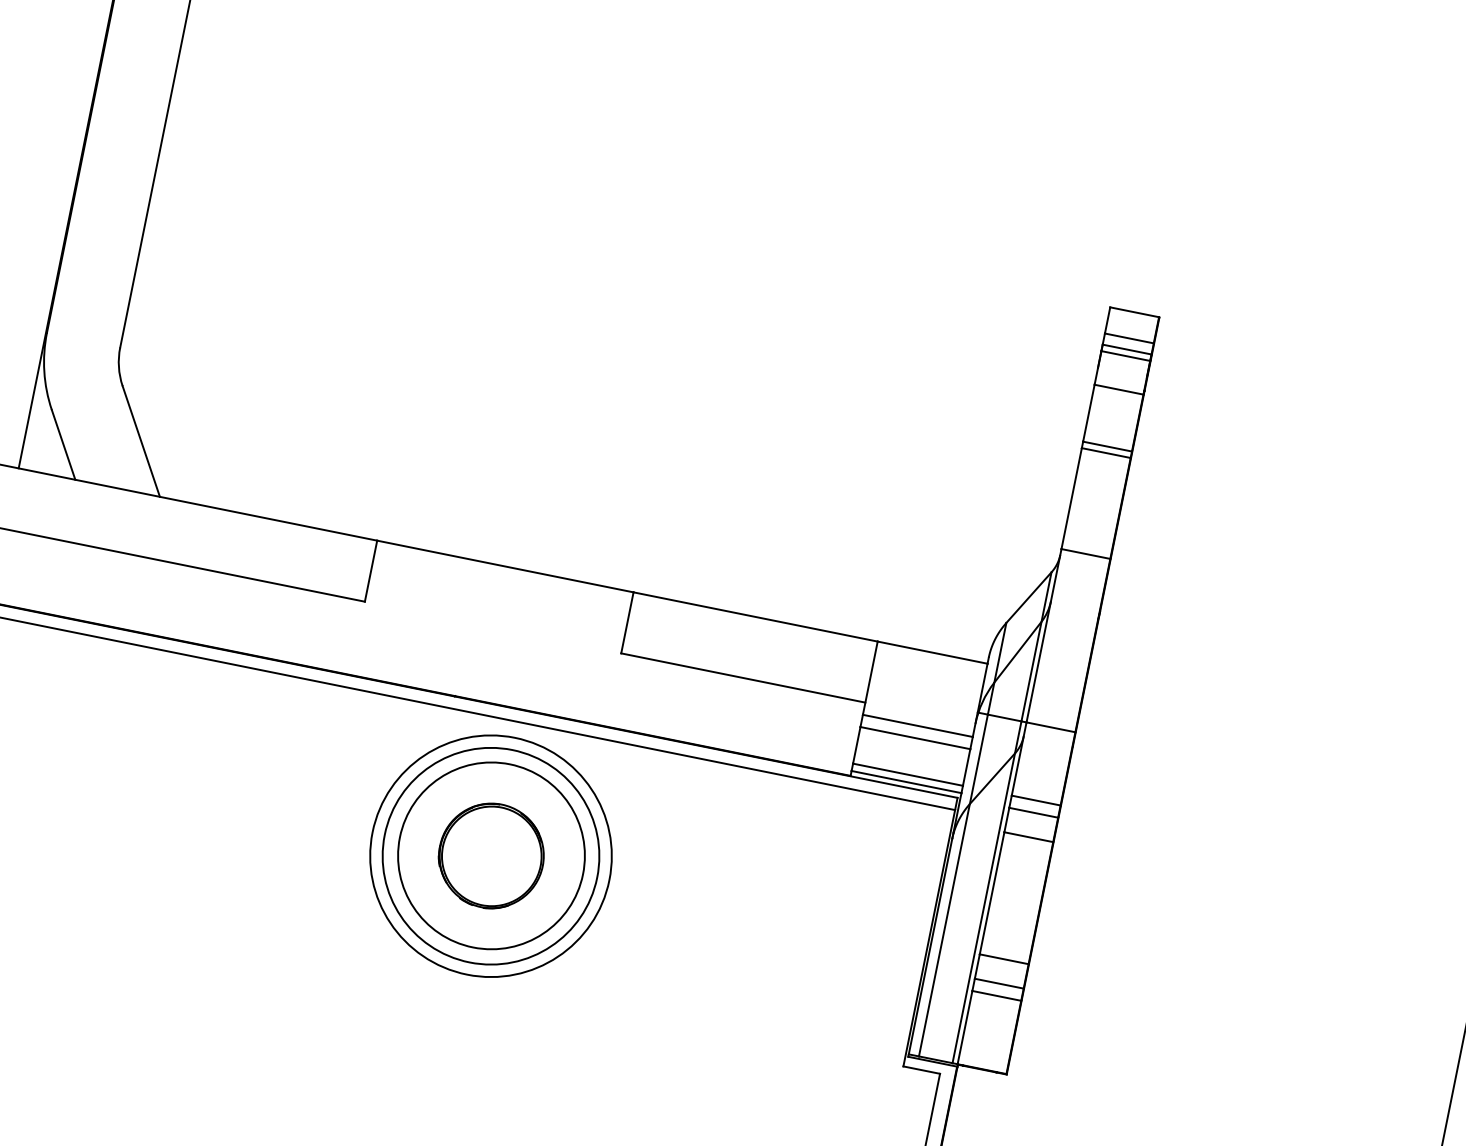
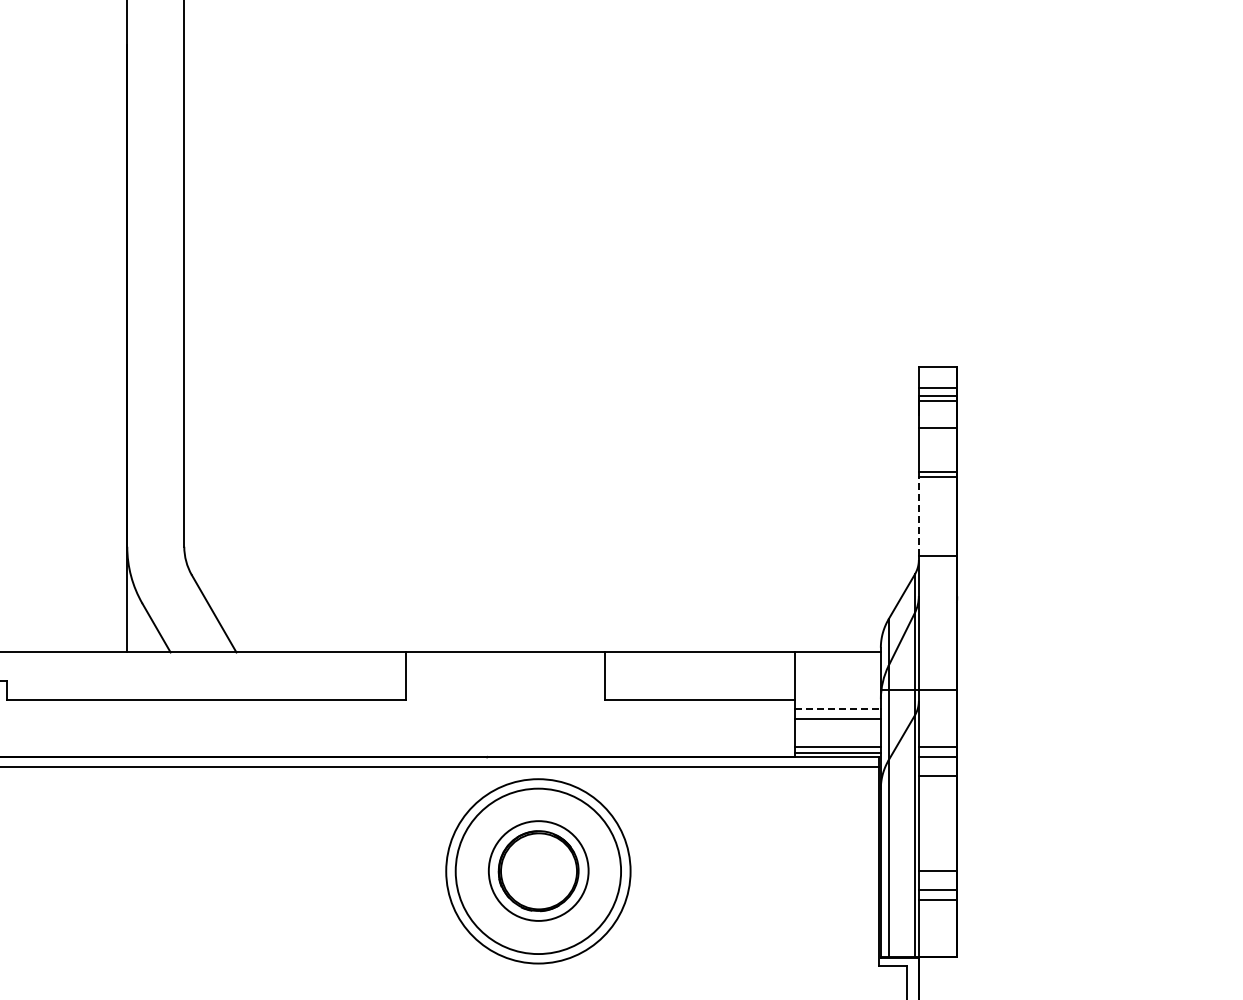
line: (1071, 497) -> (918, 515), solid -> dashed
line: (918, 726) -> (838, 709), solid -> dashed
circle: (491, 855) -> (538, 870), size x0.7

